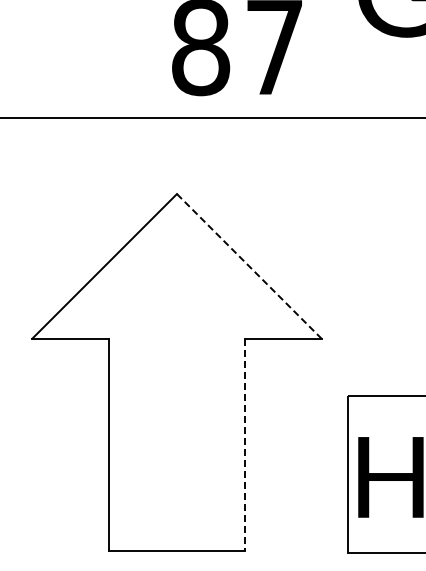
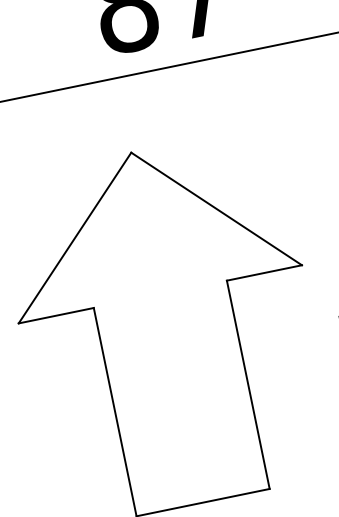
line: (249, 266) -> (216, 209), dashed -> solid
line: (244, 445) -> (248, 385), dashed -> solid

